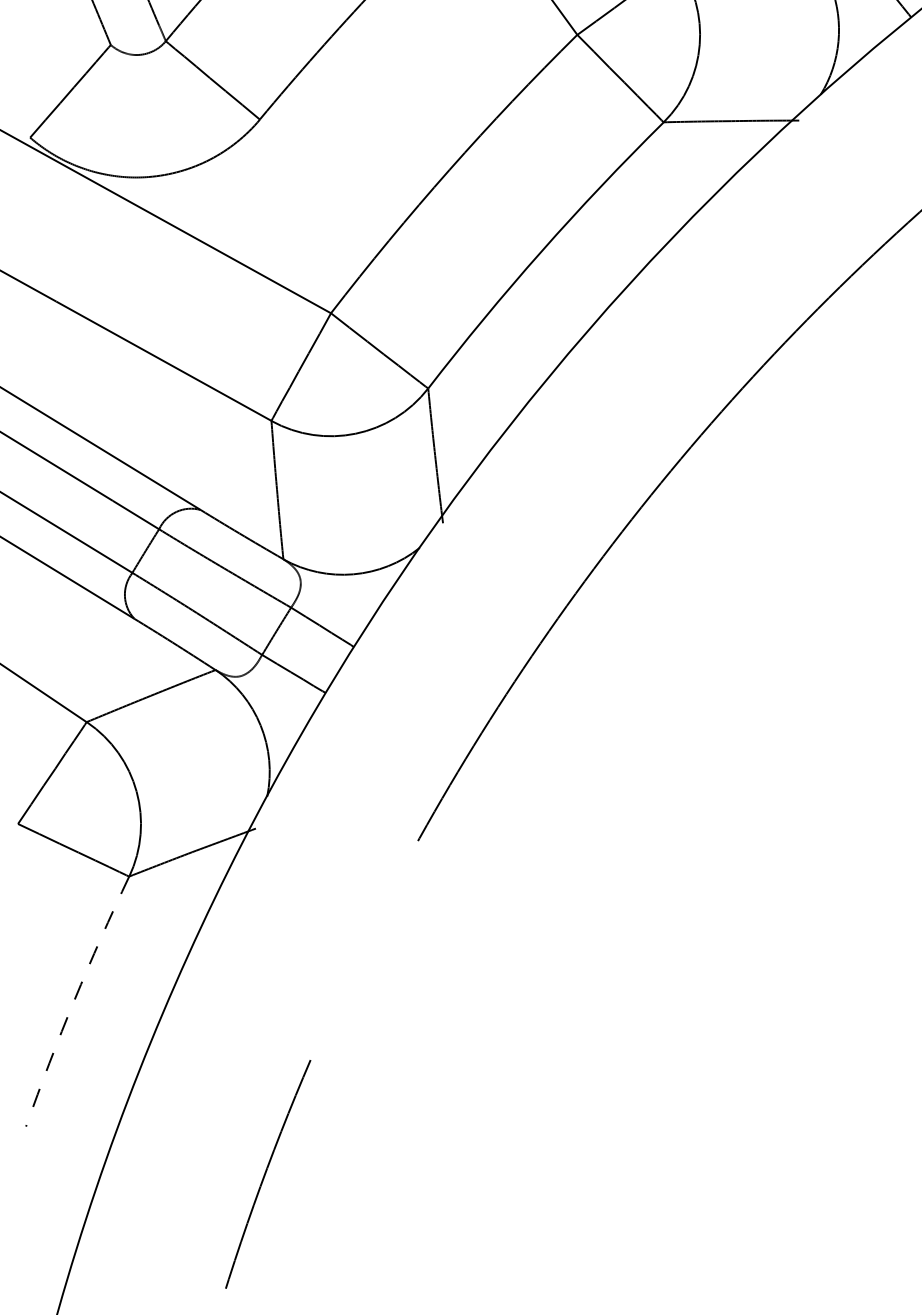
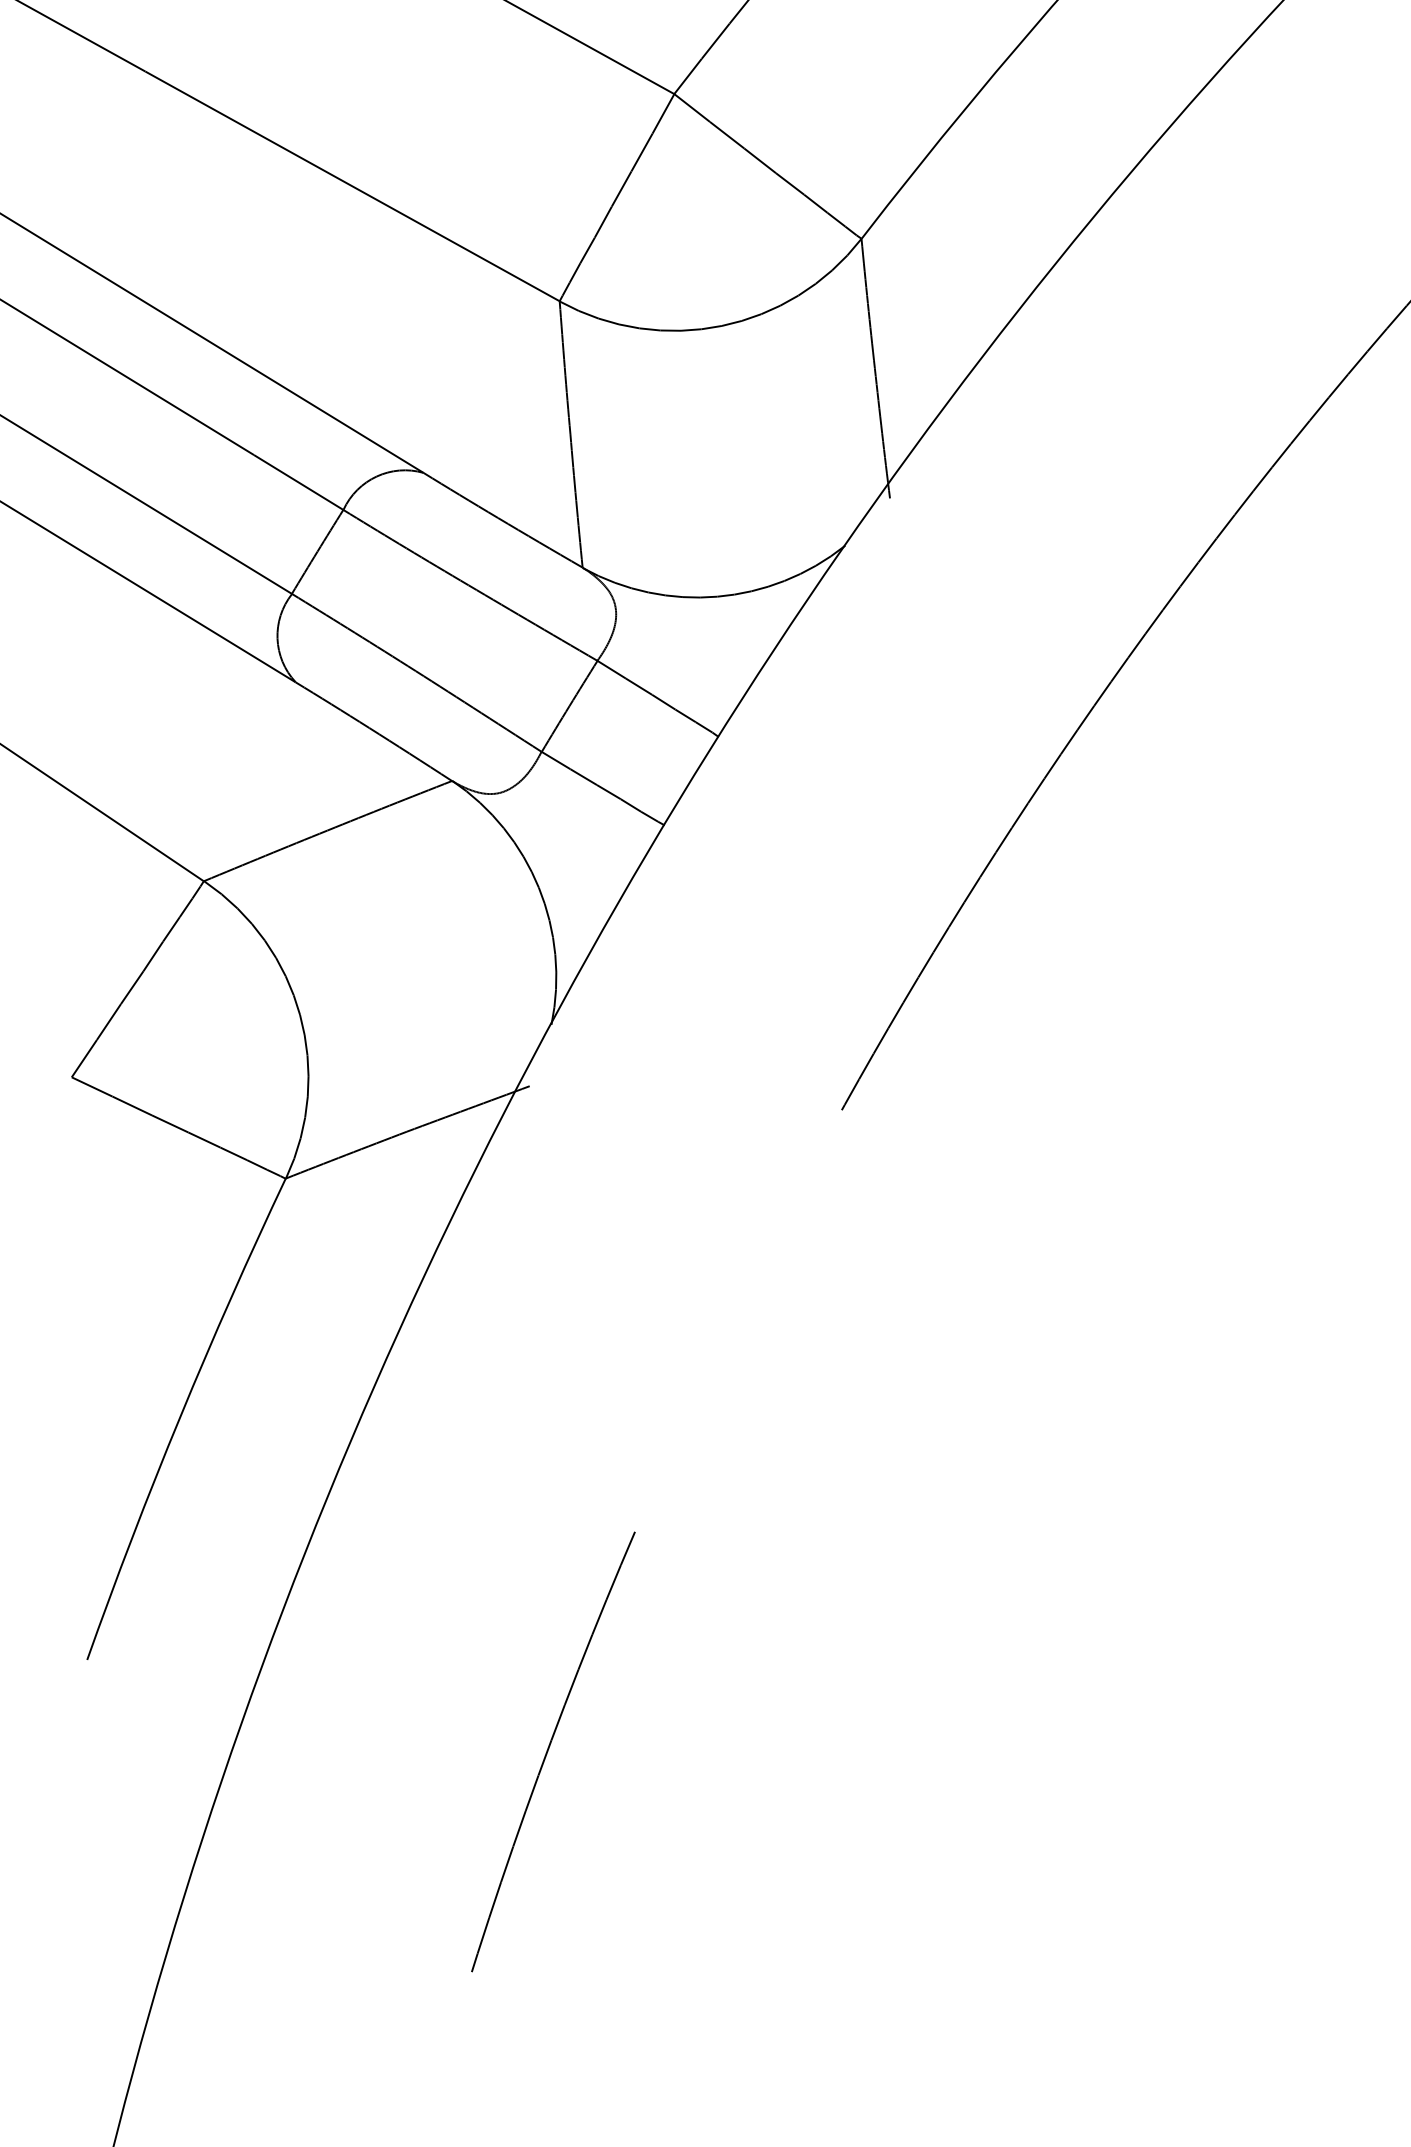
arc: (74, 1000) -> (180, 1417), dashed -> solid

